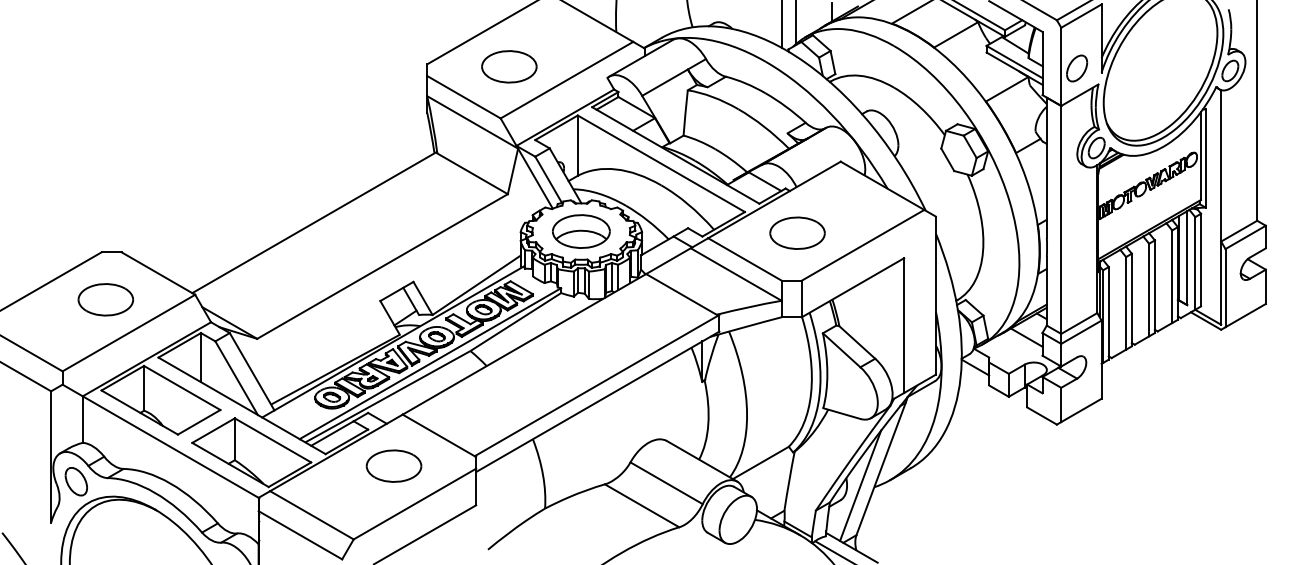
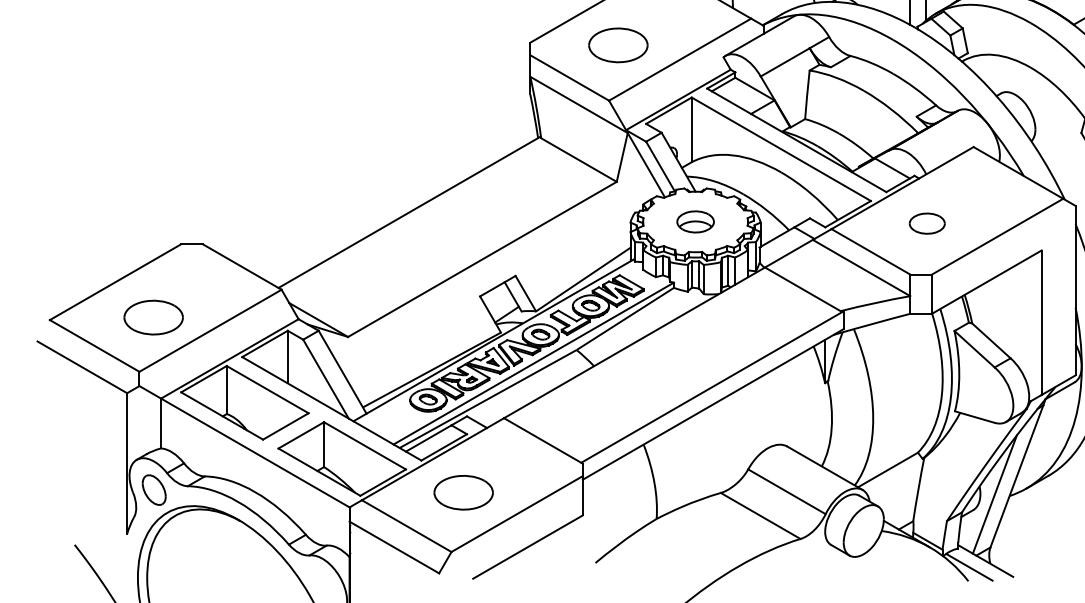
part: (581, 231) -> (695, 221), size x0.6
part: (797, 232) -> (927, 222), size x0.6
part: (105, 299) -> (153, 317), moved
part: (393, 465) -> (463, 492), moved

